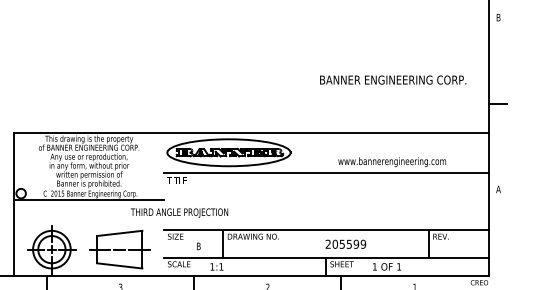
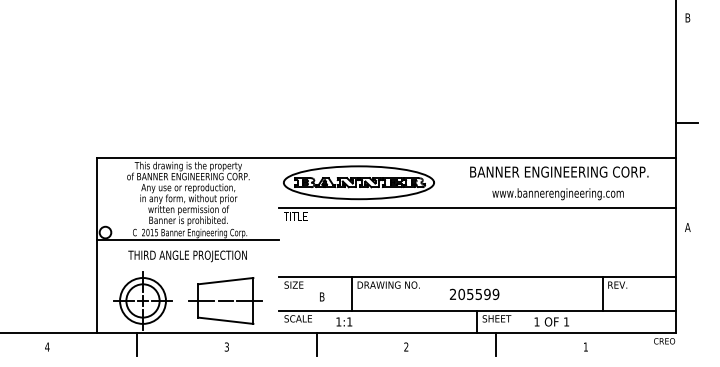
text: (393, 79) -> (559, 171), moved
text: (179, 213) -> (187, 256), moved
text: (345, 243) -> (474, 293), moved

